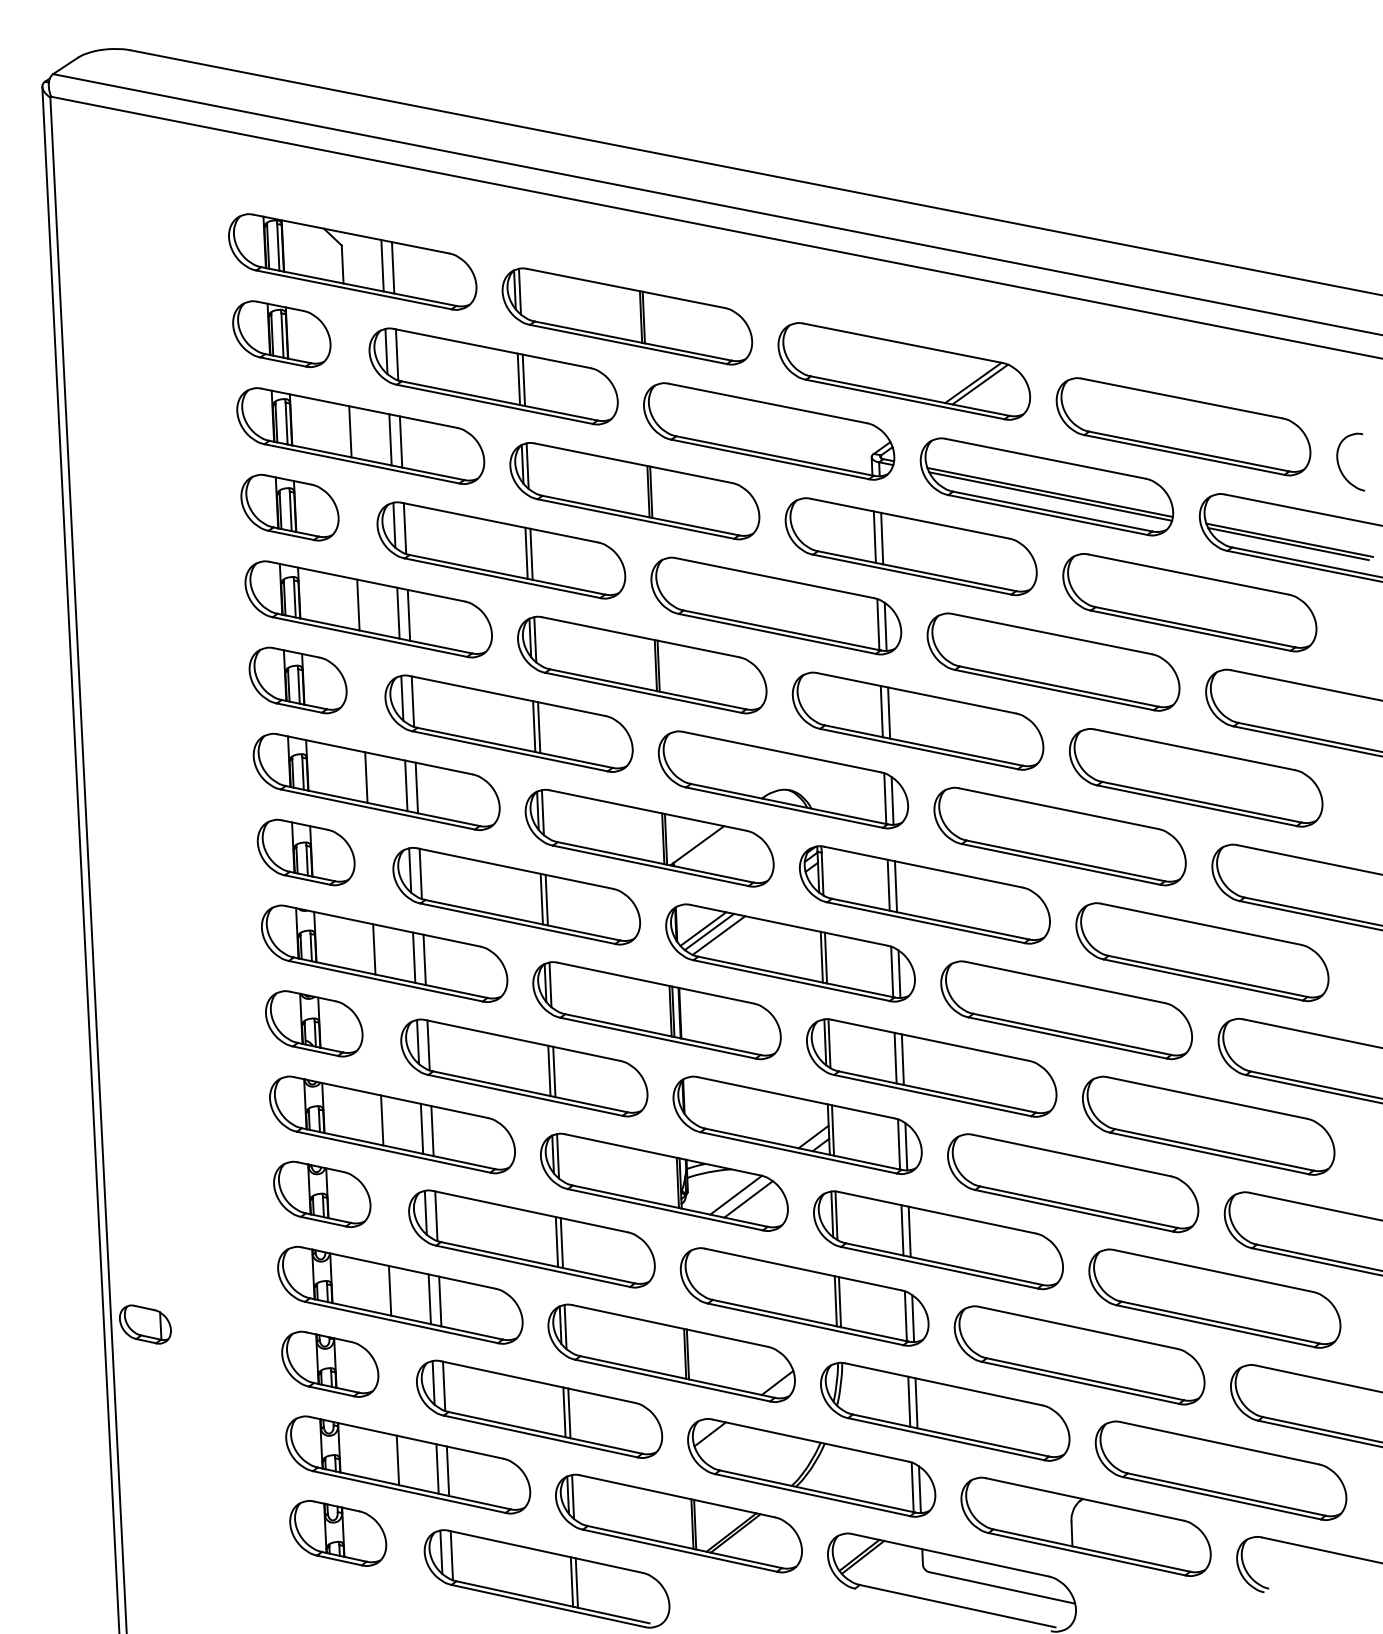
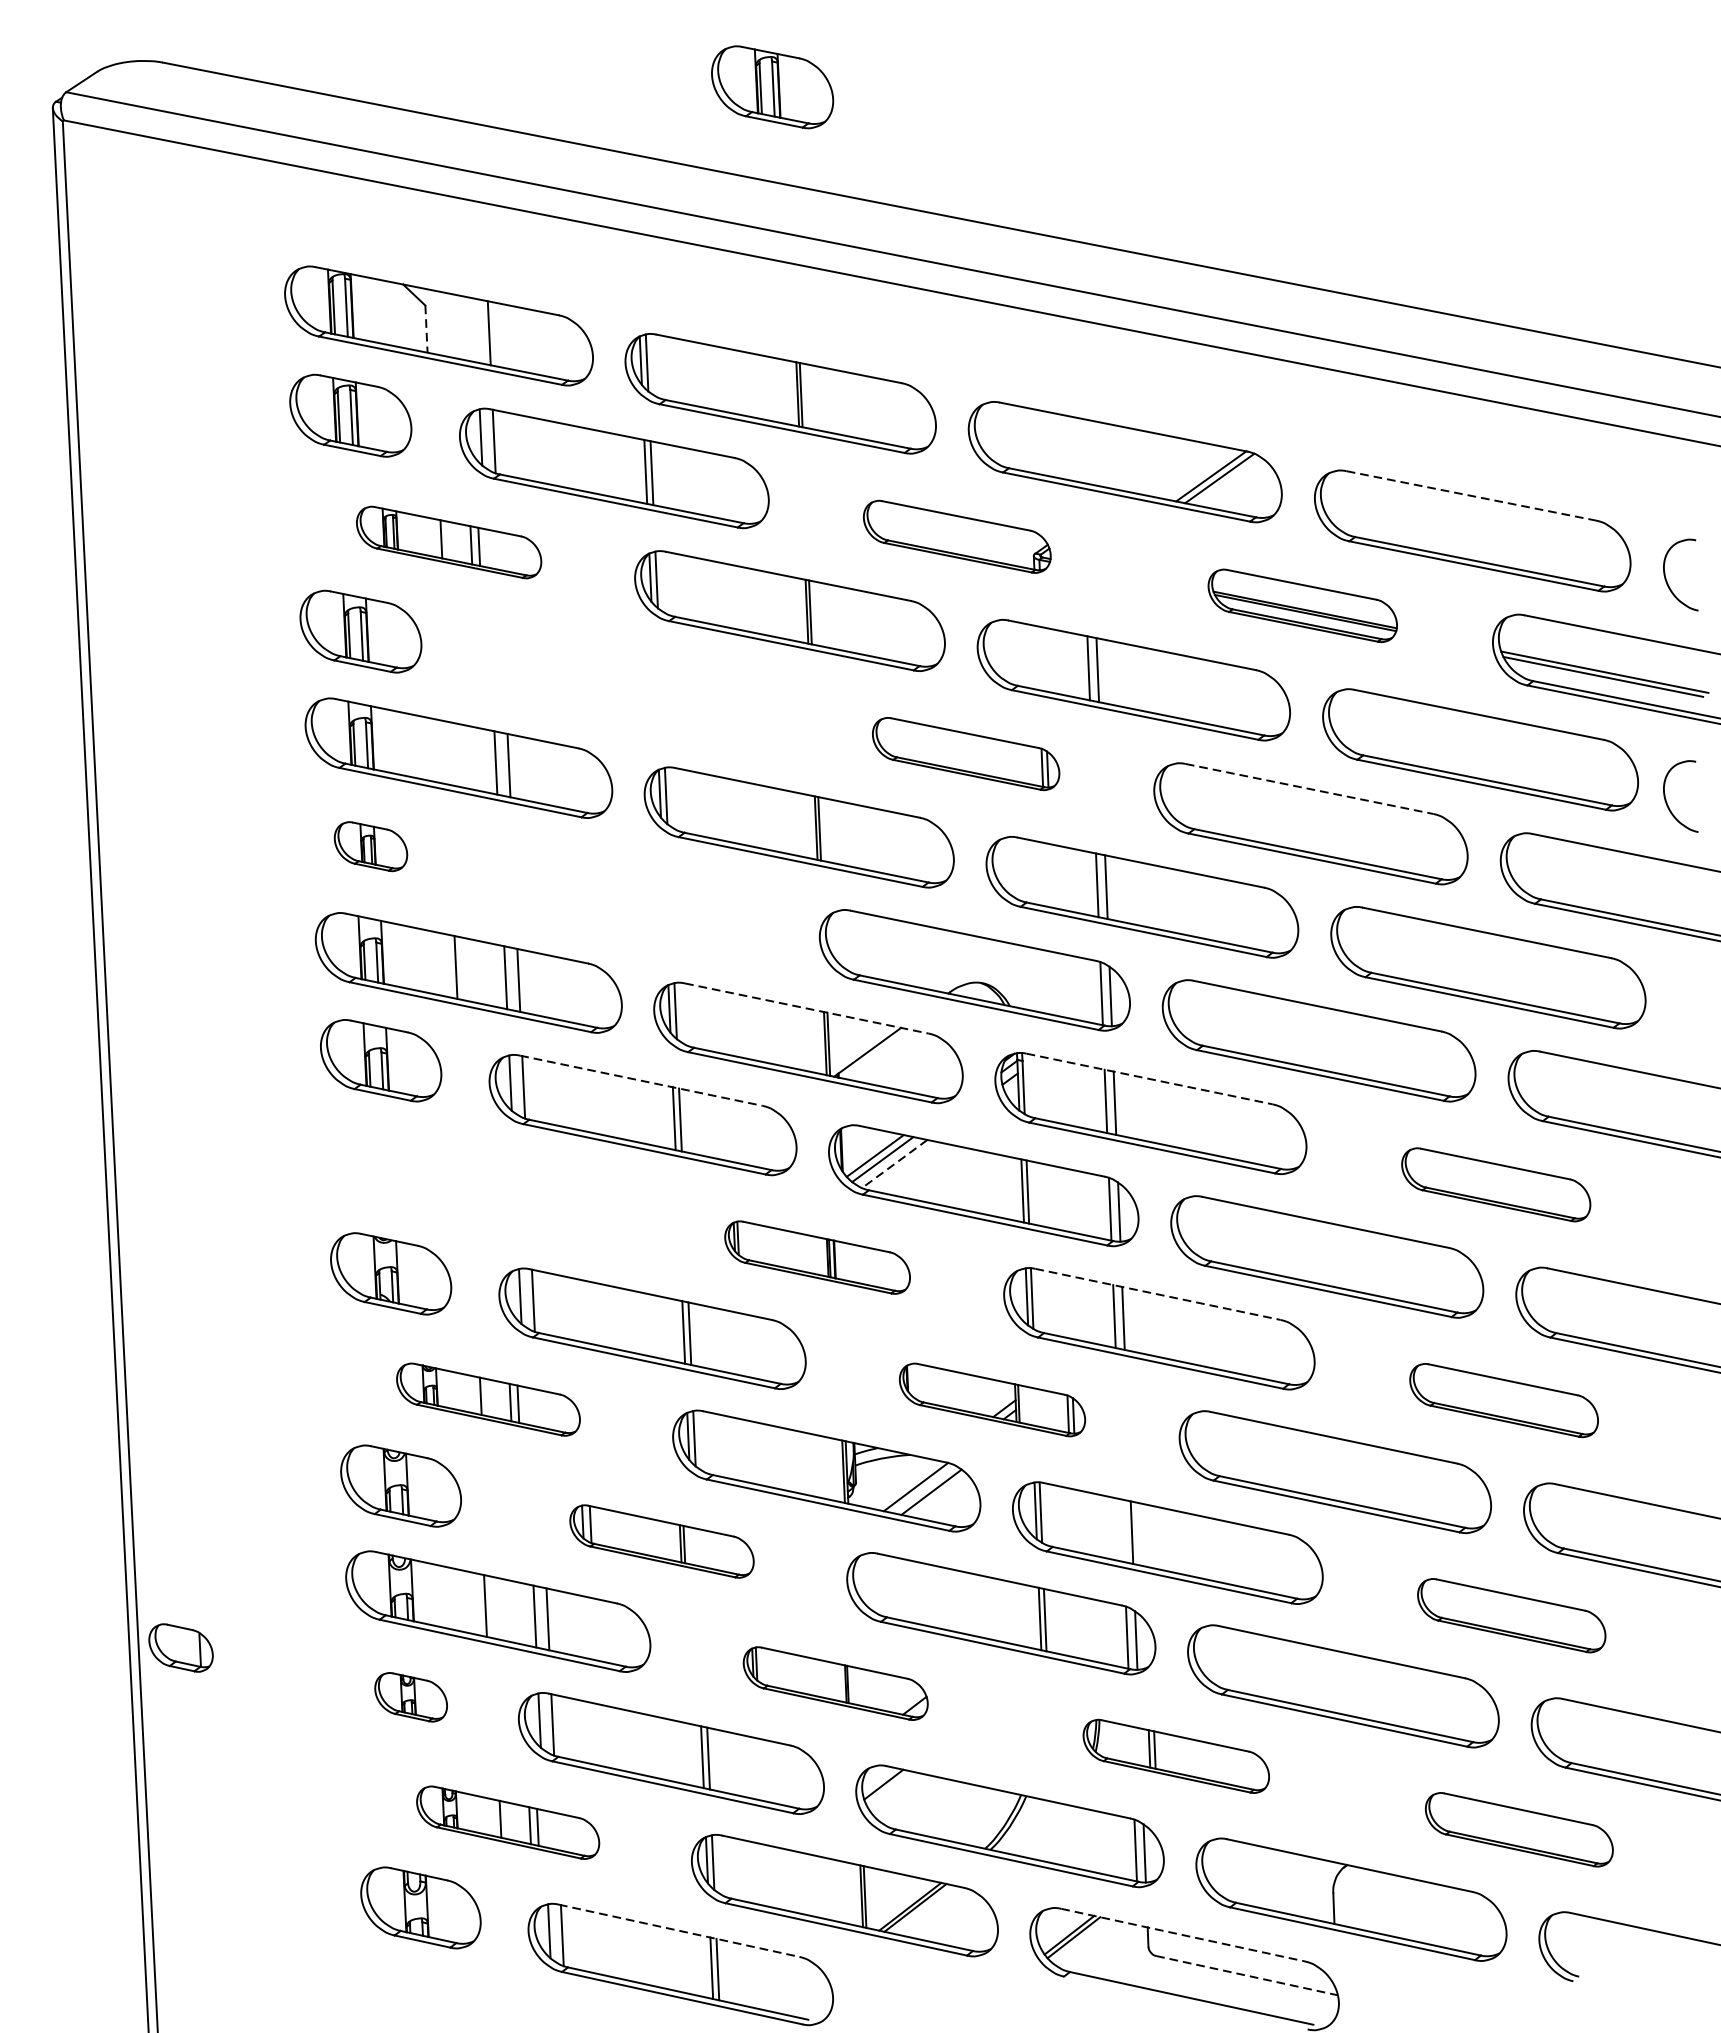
part: (620, 69) -> (772, 86), added
line: (342, 264) -> (426, 329), solid -> dashed
line: (382, 265) -> (476, 330), removed
line: (1182, 398) -> (1471, 495), solid -> dashed
part: (769, 431) -> (957, 536), size x0.6
part: (360, 435) -> (448, 541), size x0.6
part: (1046, 486) -> (1302, 605), size x0.6
part: (501, 550) -> (624, 684), removed
line: (358, 604) -> (446, 752), removed
part: (776, 605) -> (966, 753), size x0.6
line: (1052, 634) -> (1309, 789), solid -> dashed
curve: (1339, 642) -> (1666, 799), added
part: (297, 680) -> (370, 846), size x0.6
part: (508, 723) -> (632, 900), removed
line: (648, 810) -> (806, 1008), solid -> dashed
line: (923, 867) -> (1149, 1079), solid -> dashed
line: (515, 868) -> (641, 1080), solid -> dashed
line: (718, 935) -> (894, 1163), solid -> dashed
part: (1202, 952) -> (1496, 1185), size x0.6
part: (384, 953) -> (478, 1186), removed
part: (656, 1010) -> (816, 1257), size x0.6
line: (930, 1040) -> (1157, 1294), solid -> dashed
part: (392, 1124) -> (488, 1399), size x0.6
part: (797, 1124) -> (992, 1399), size x0.6
part: (1208, 1125) -> (1503, 1400), size x0.6
line: (902, 1230) -> (1123, 1530), removed
part: (531, 1238) -> (661, 1540), size x0.6
part: (1214, 1298) -> (1511, 1615), size x0.6
part: (671, 1352) -> (835, 1682), size x0.6
part: (330, 1363) -> (411, 1696), size x0.6
part: (945, 1411) -> (1176, 1756), size x0.6
part: (408, 1464) -> (508, 1822), size x0.6
part: (1220, 1470) -> (1518, 1829), size x0.6
line: (545, 1551) -> (678, 1930), solid -> dashed
line: (951, 1555) -> (1183, 1935), solid -> dashed
line: (1002, 1587) -> (1247, 1975), solid -> dashed

